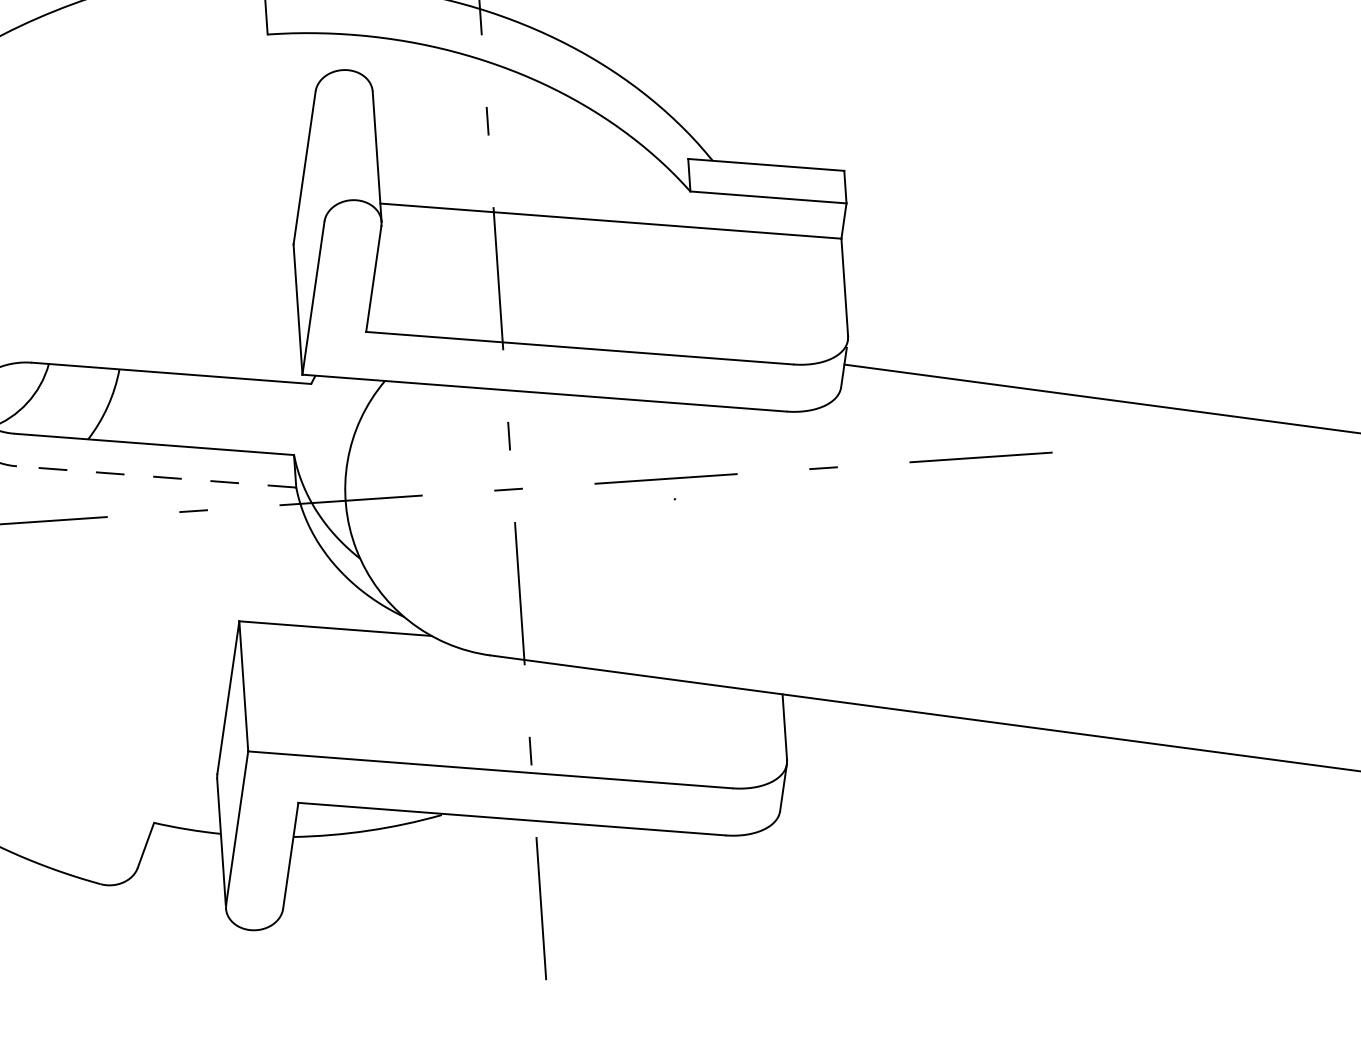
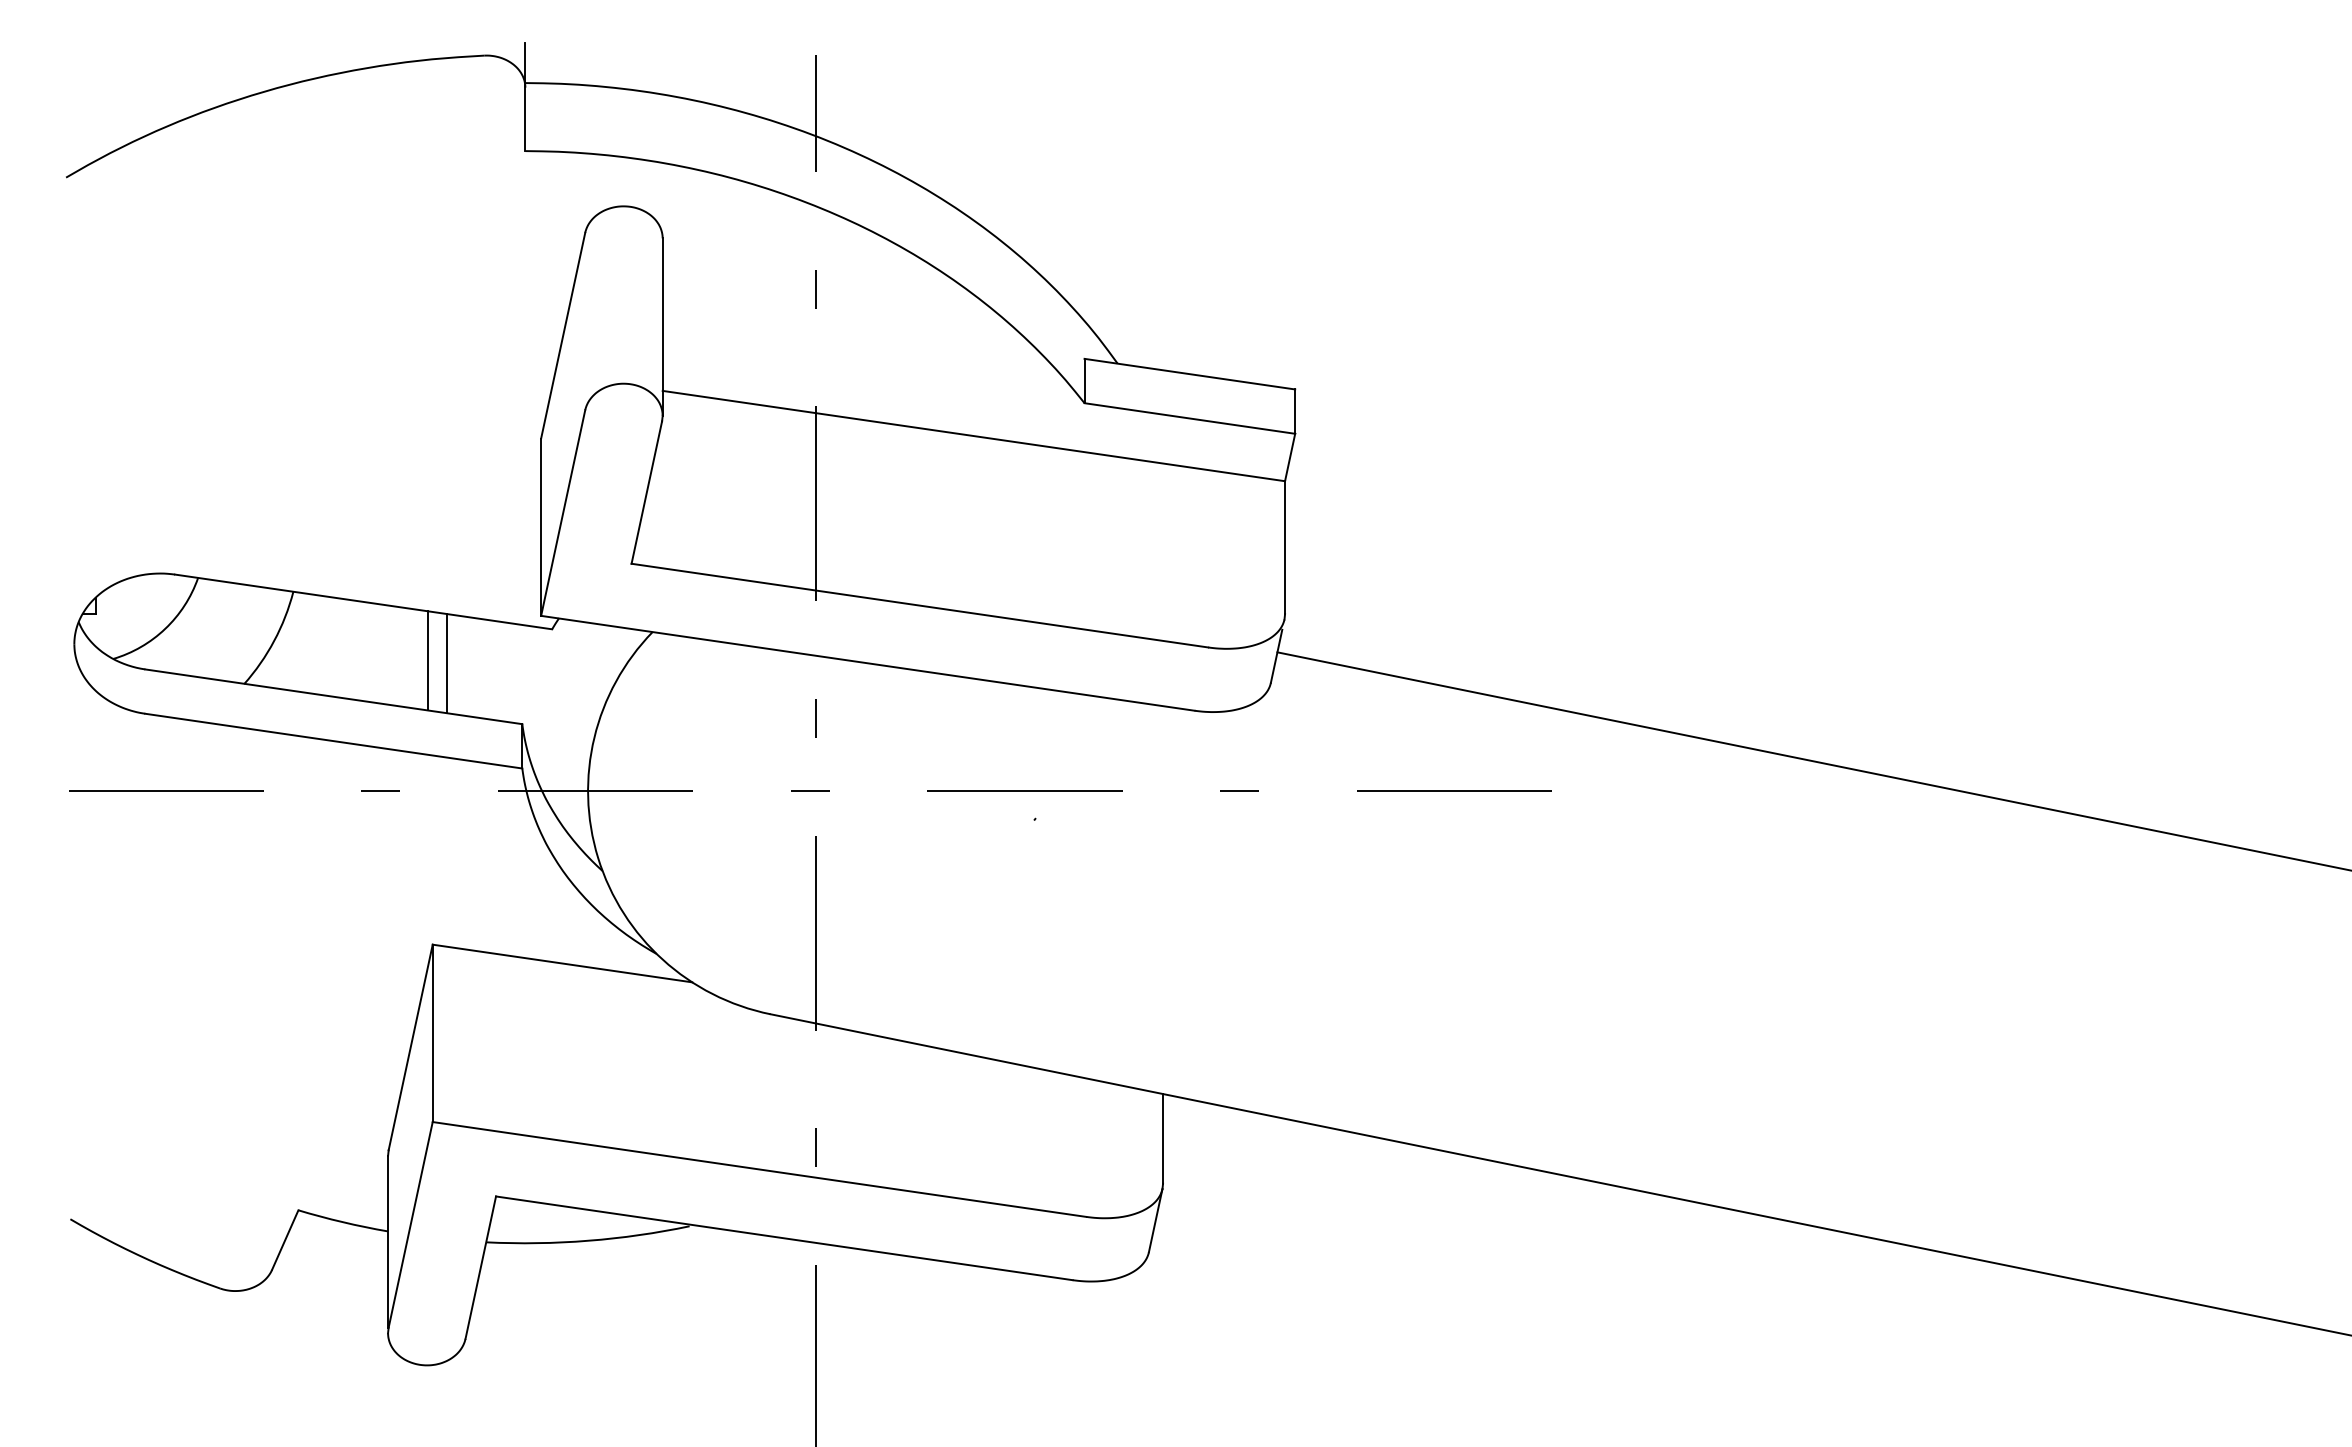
line: (221, 413) -> (427, 660), added
line: (236, 414) -> (447, 663), added
line: (156, 477) -> (333, 741), dashed -> solid

